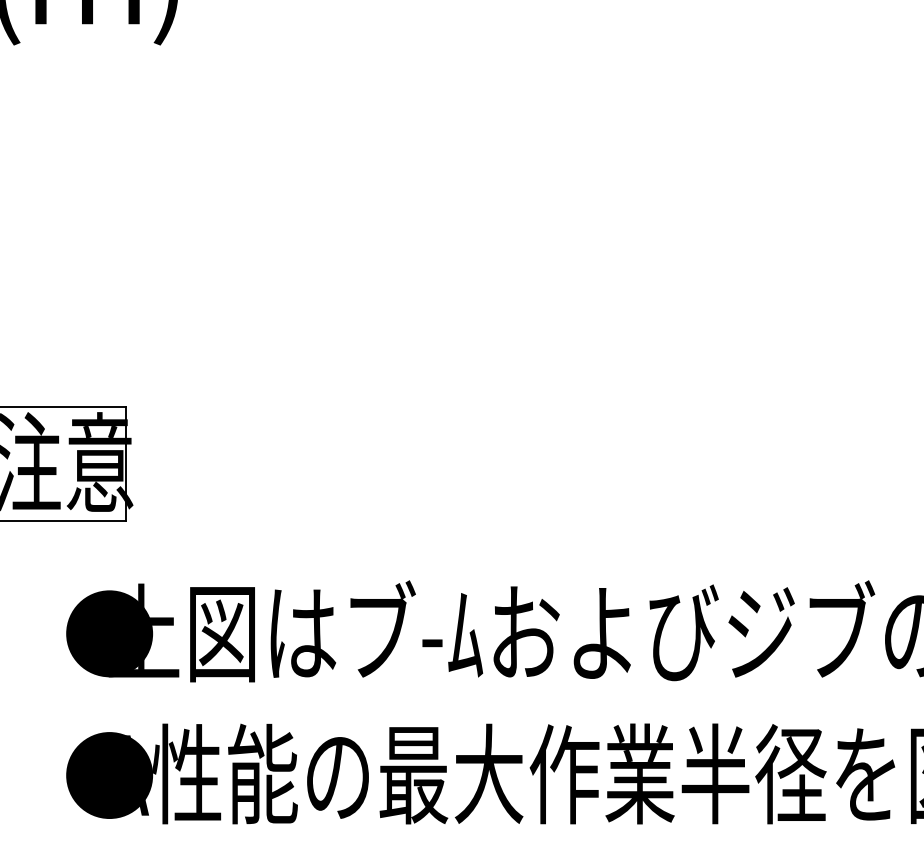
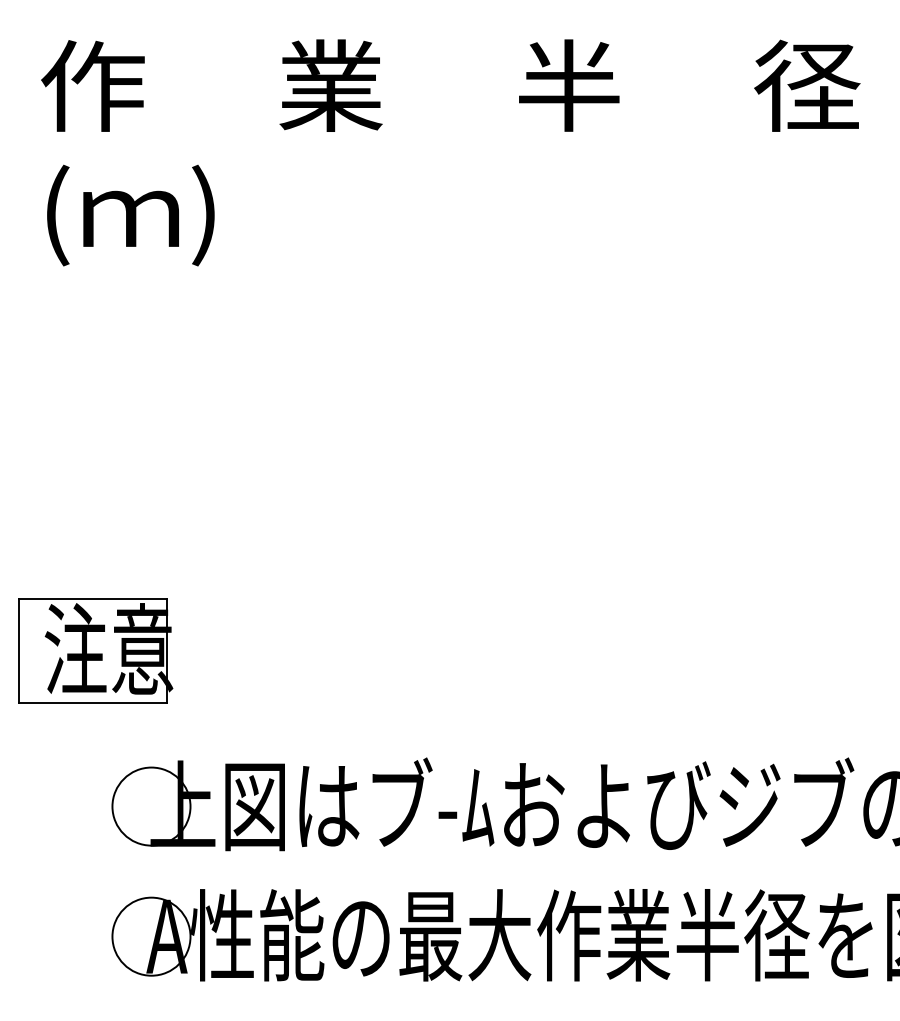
fill: (109, 633) -> (151, 806), removed
fill: (109, 775) -> (151, 936), removed

